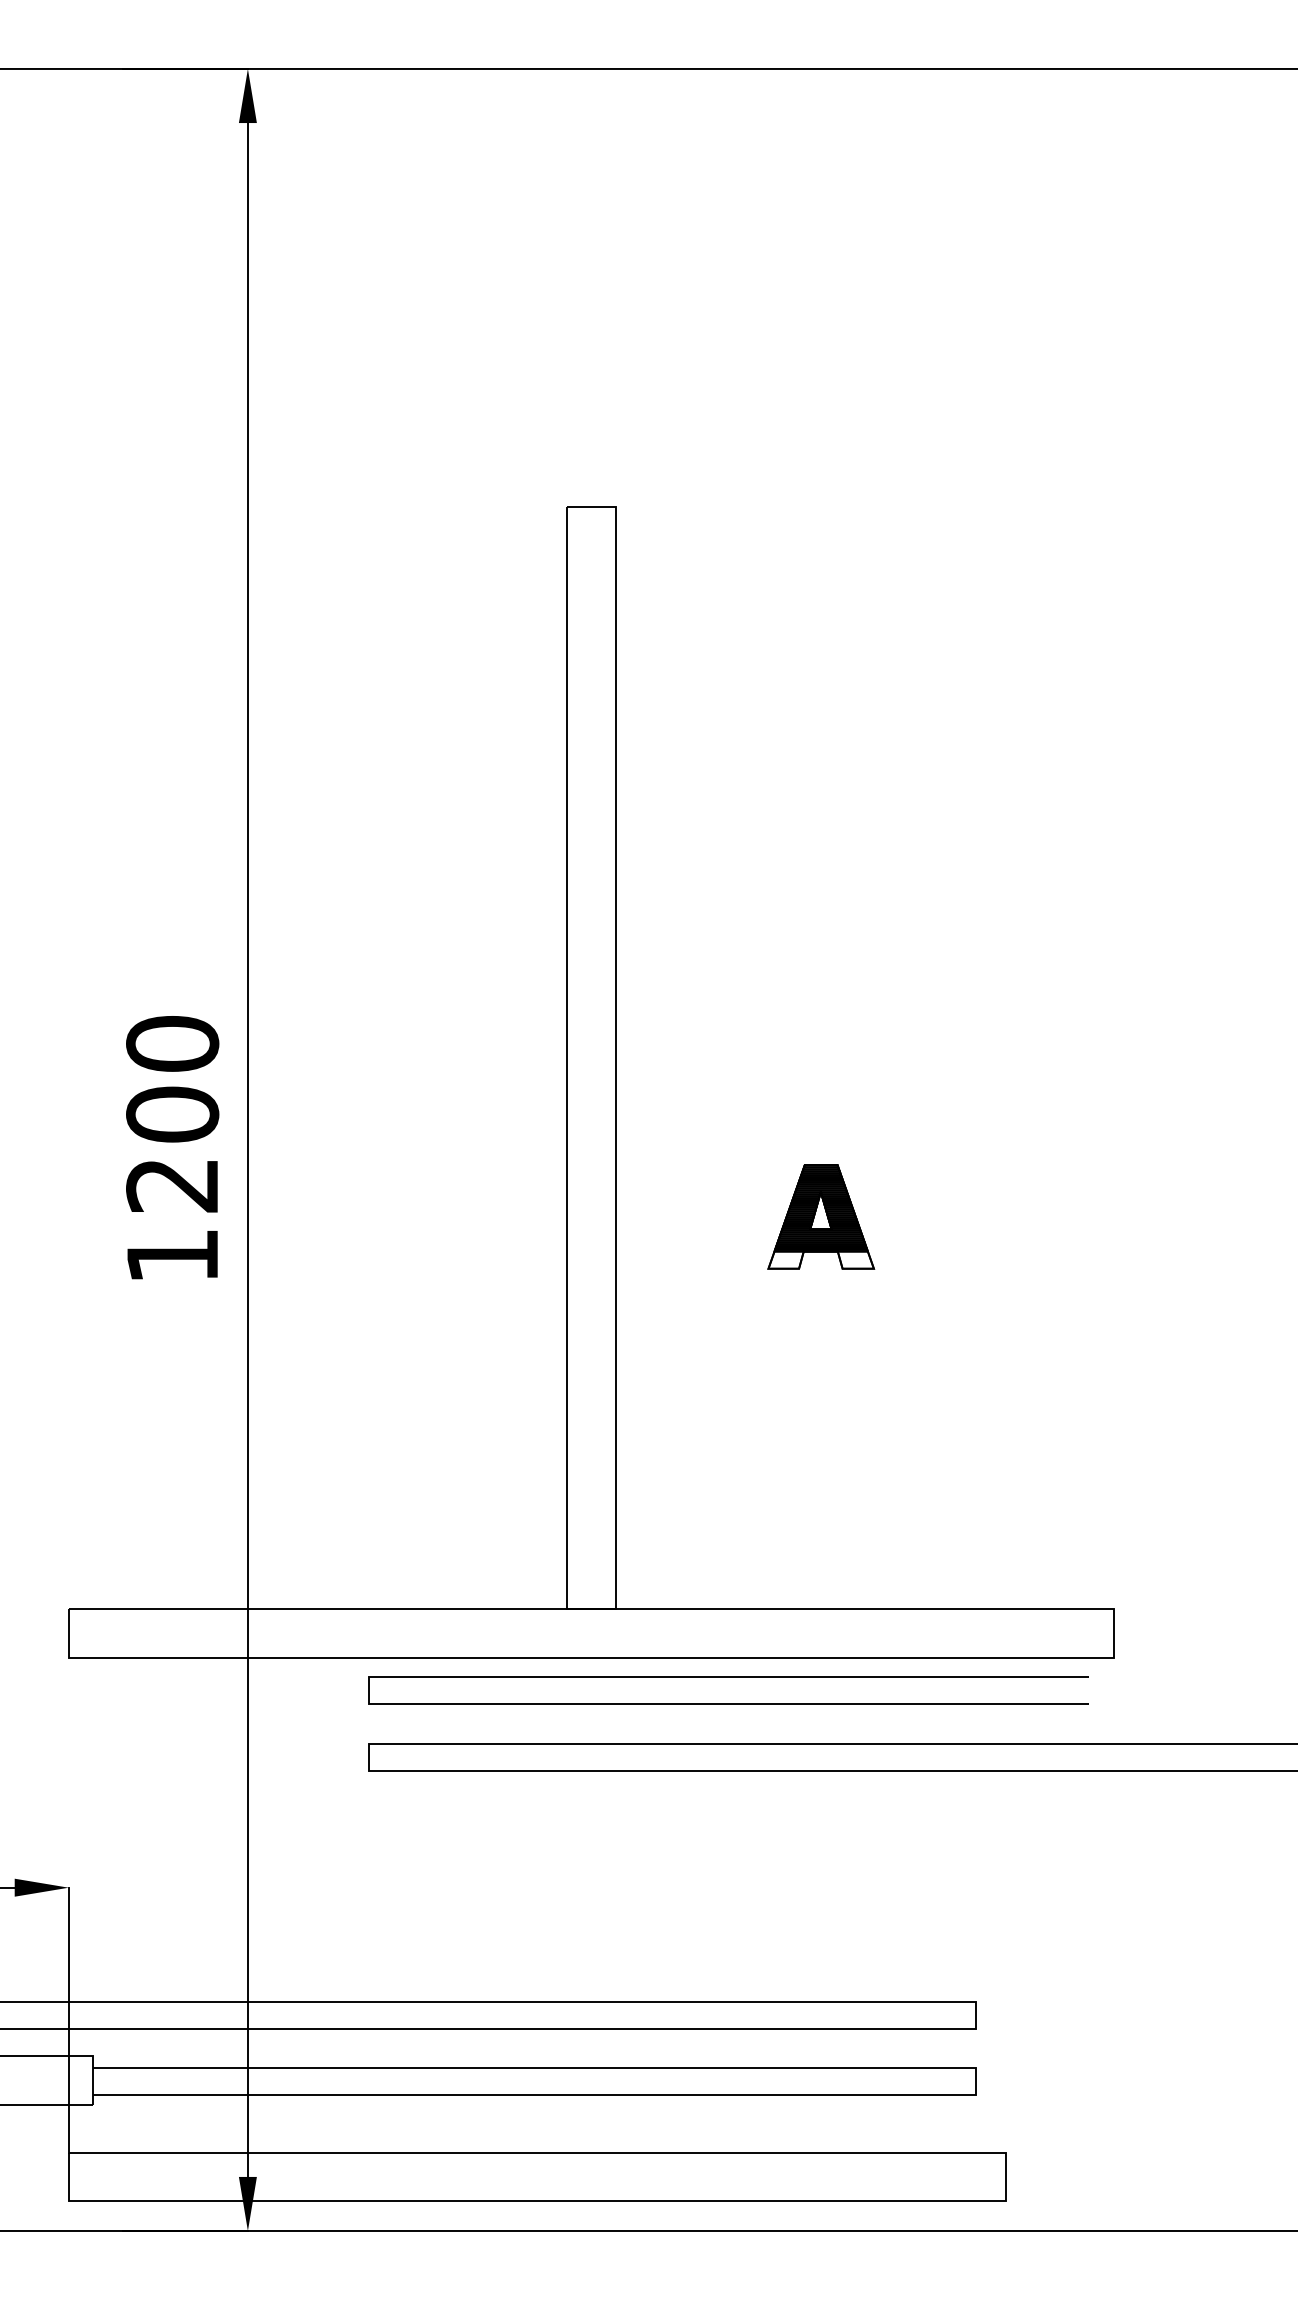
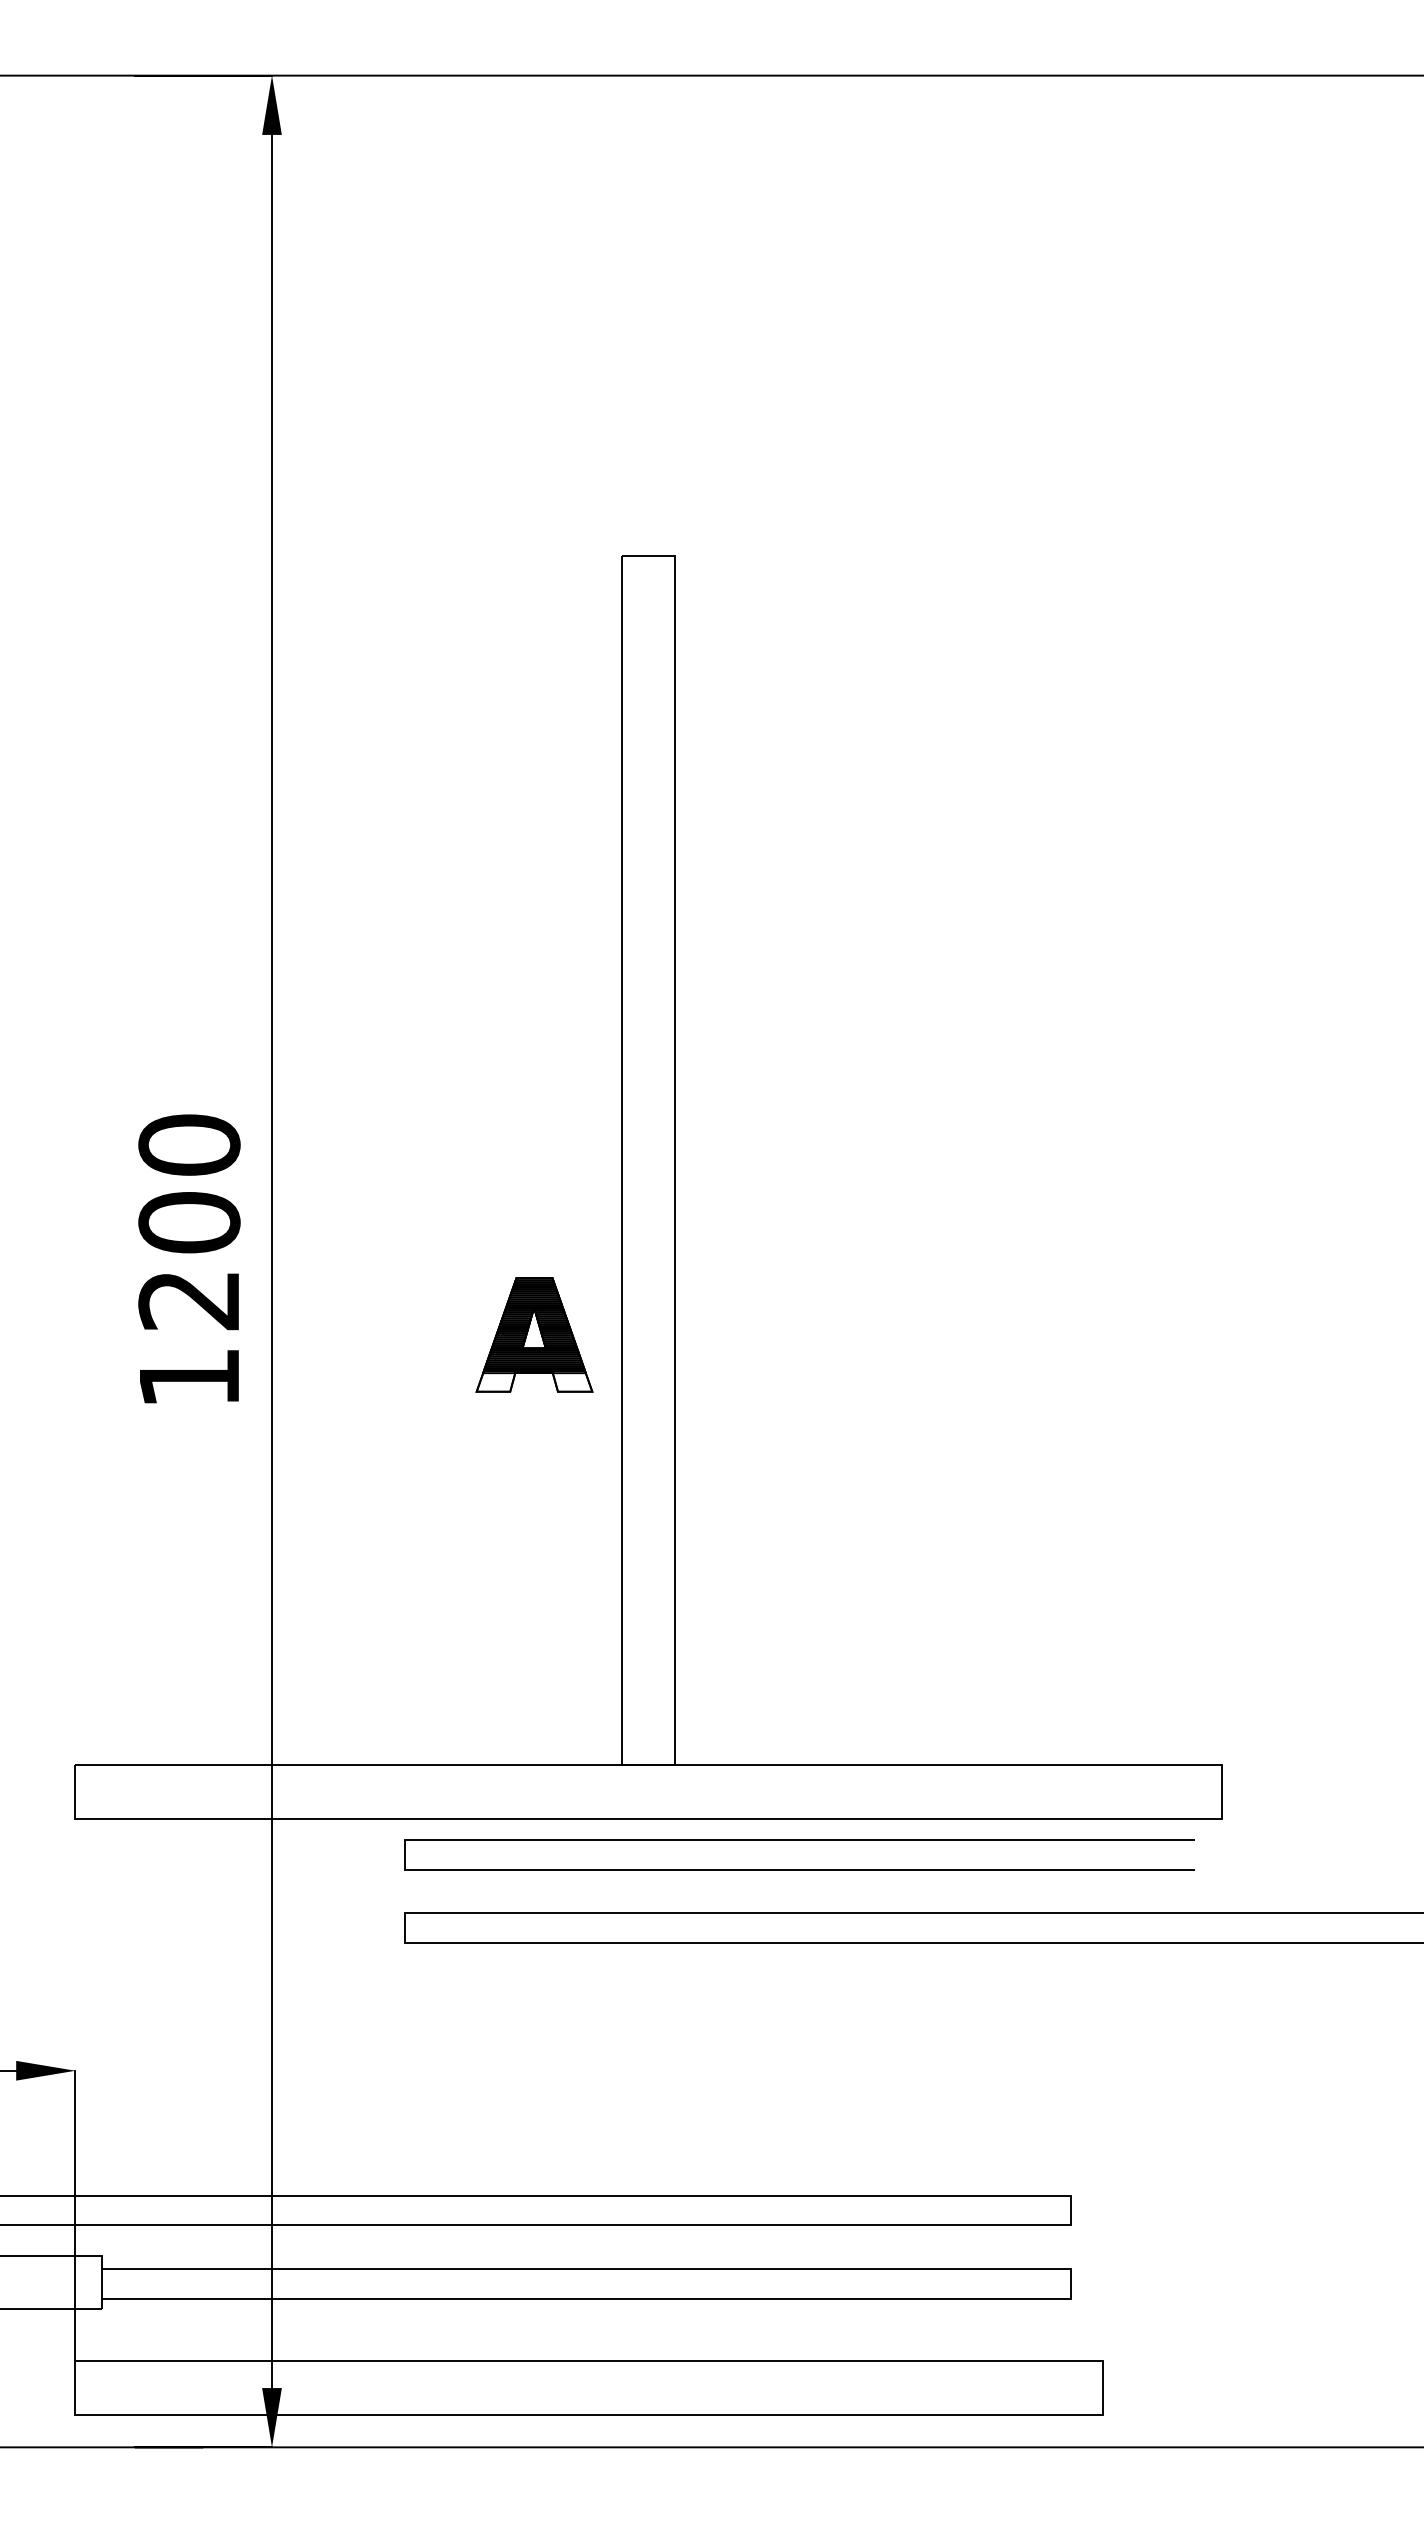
part: (821, 1216) -> (534, 1334), moved

